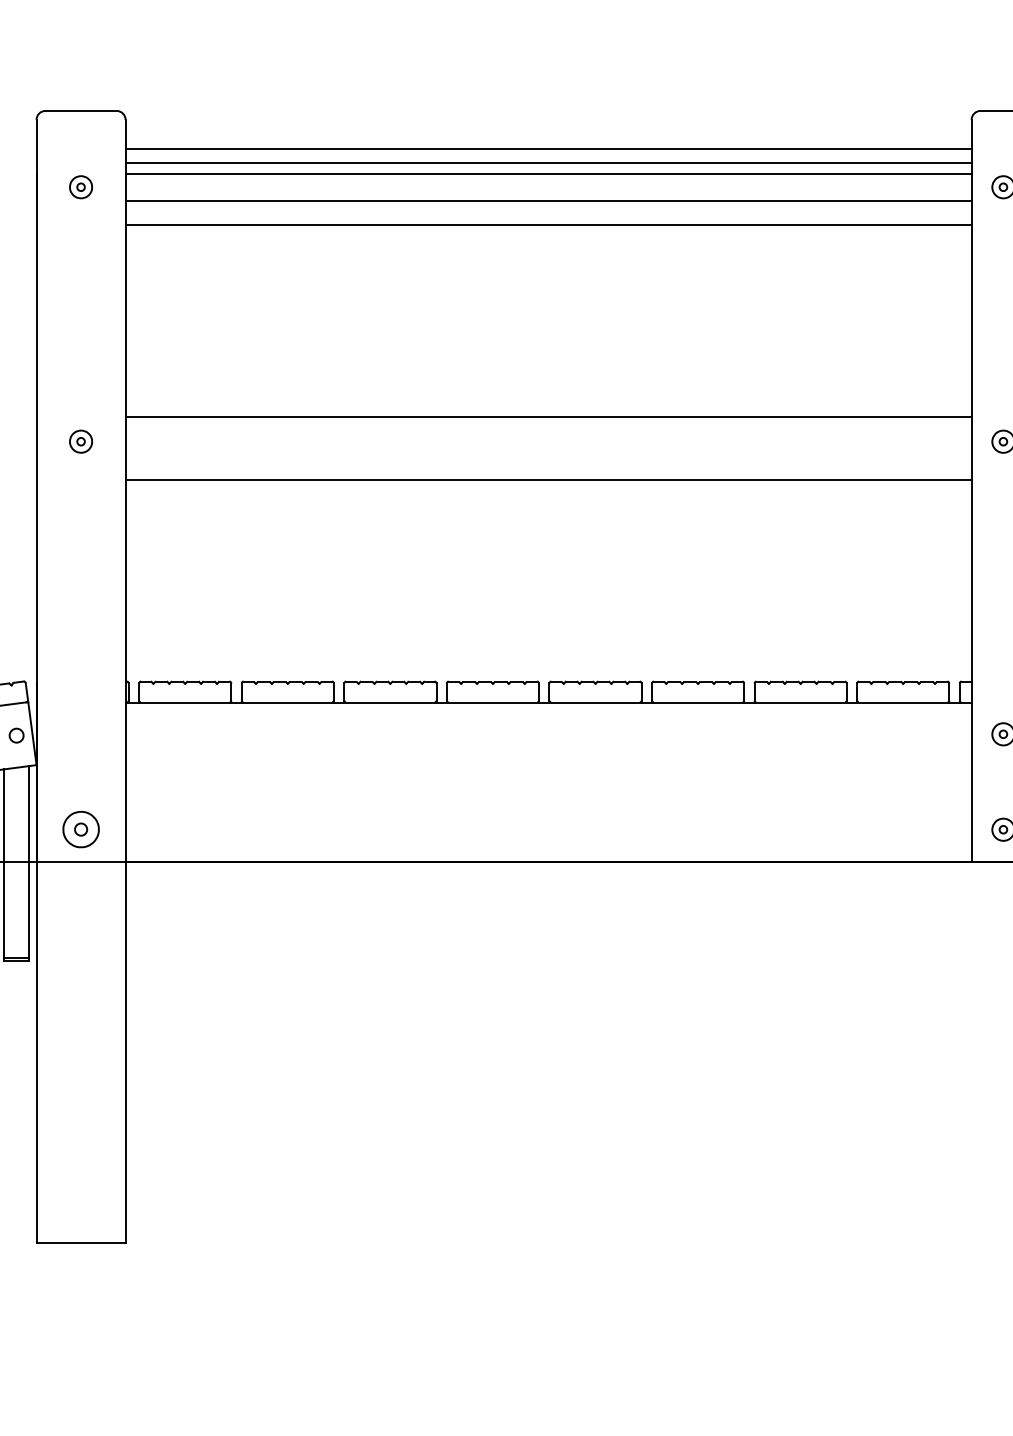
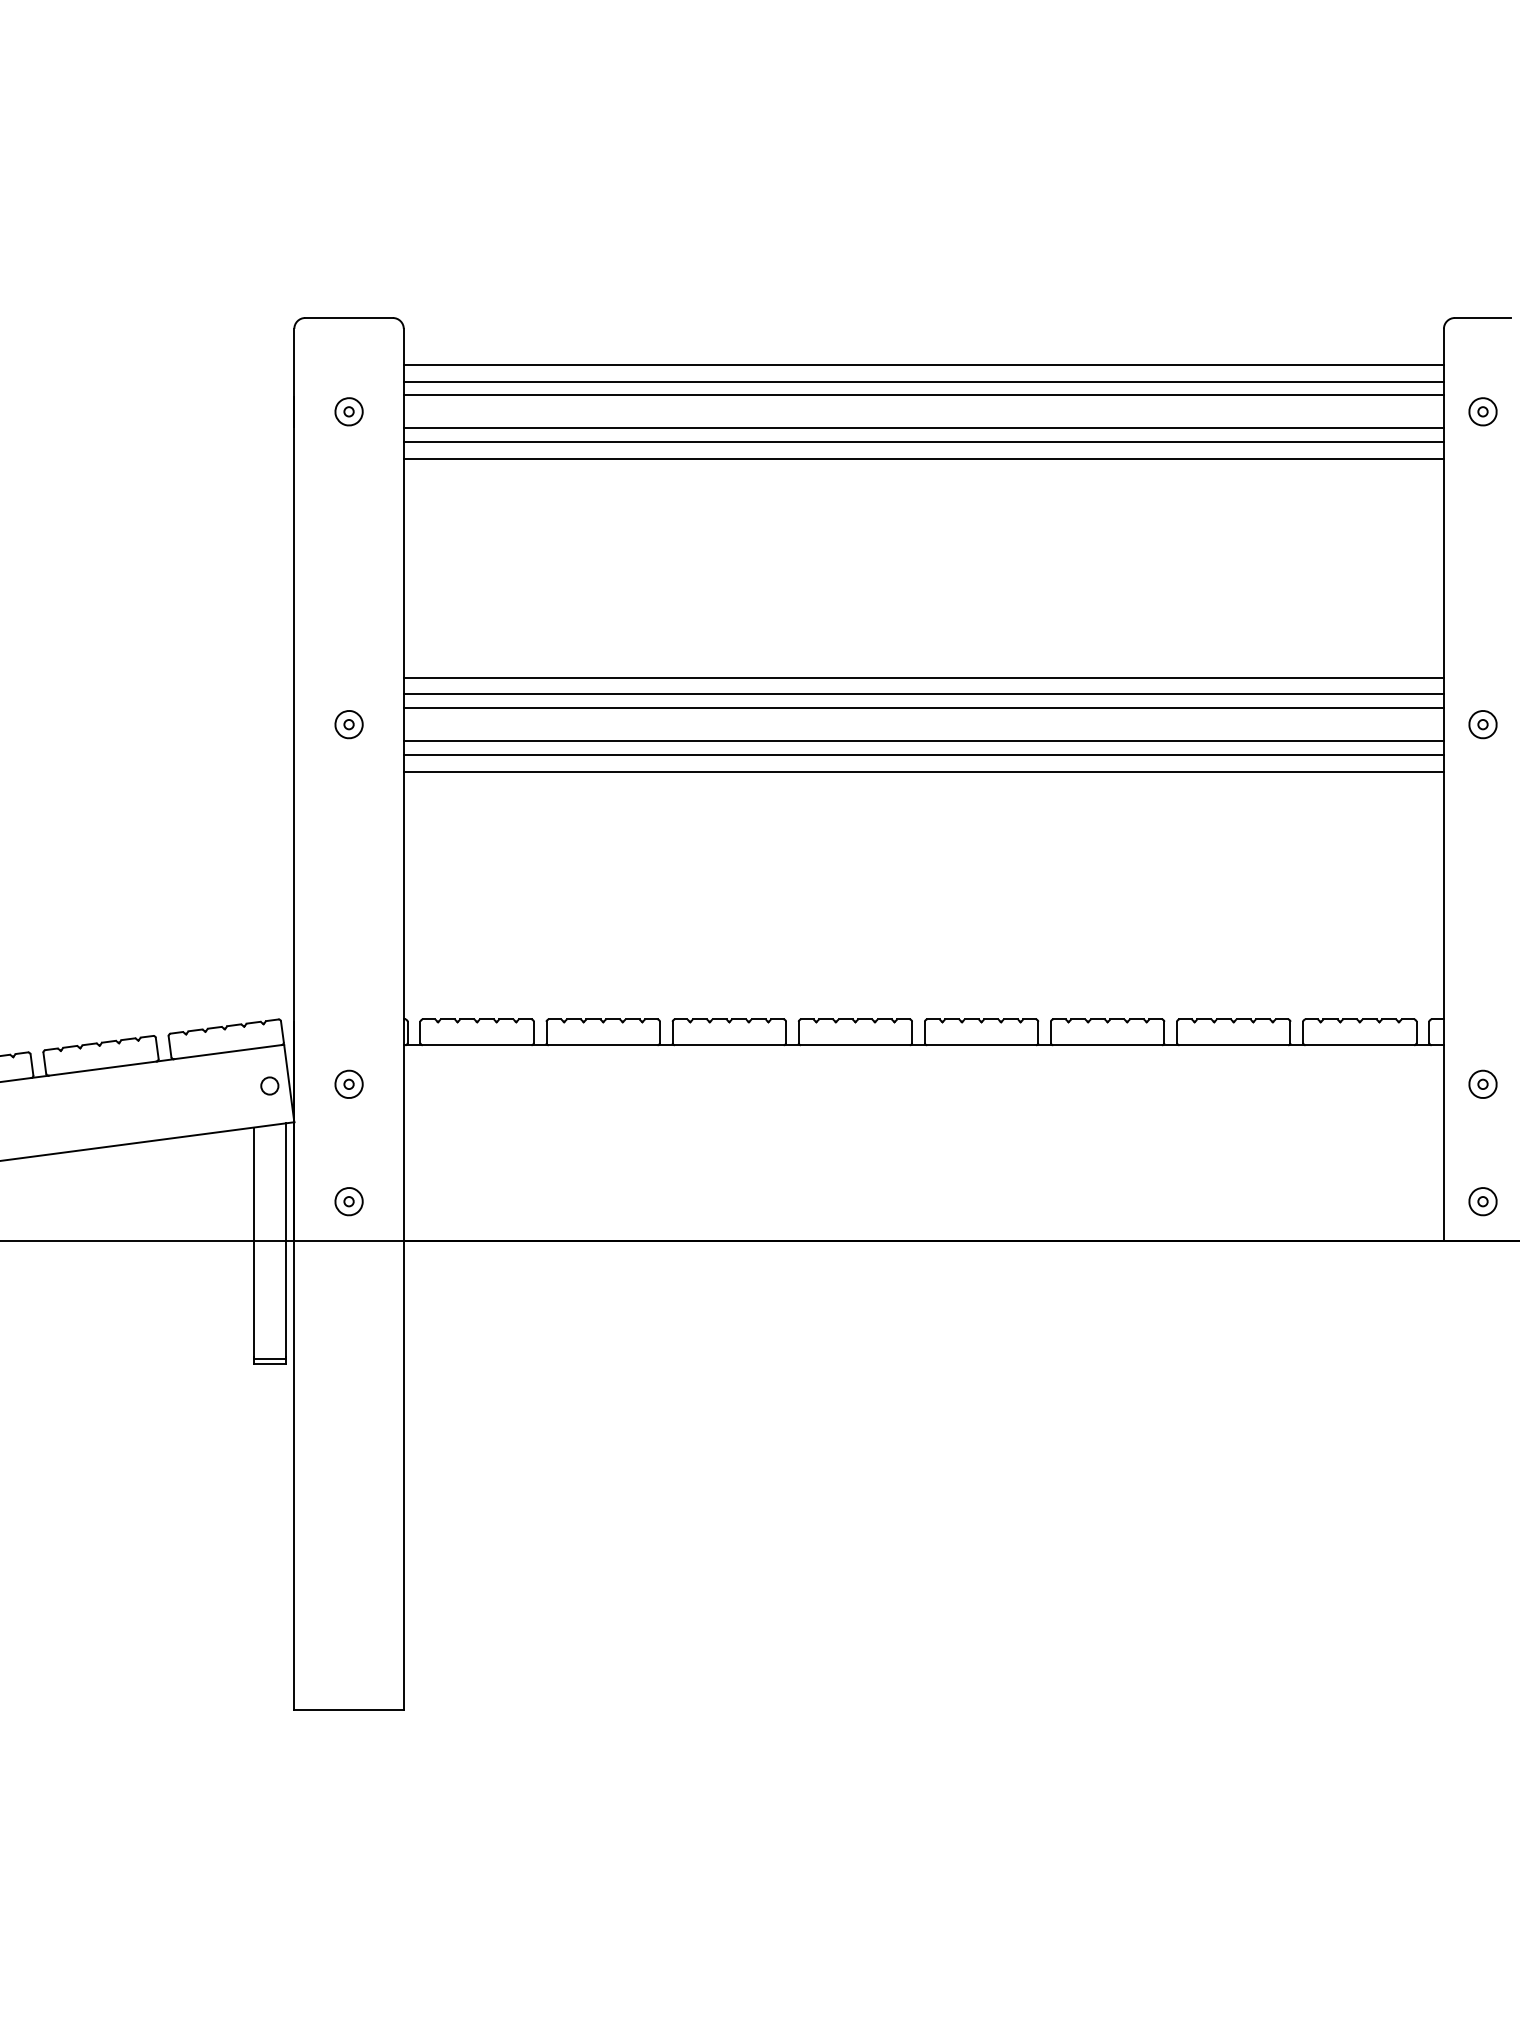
line: (548, 212) -> (923, 442), added
line: (548, 403) -> (923, 677), added
line: (548, 427) -> (923, 707), added
line: (548, 455) -> (923, 741), added
line: (548, 466) -> (923, 754), added
part: (80, 733) -> (348, 1083), added
part: (80, 829) -> (348, 1201), size x0.62

